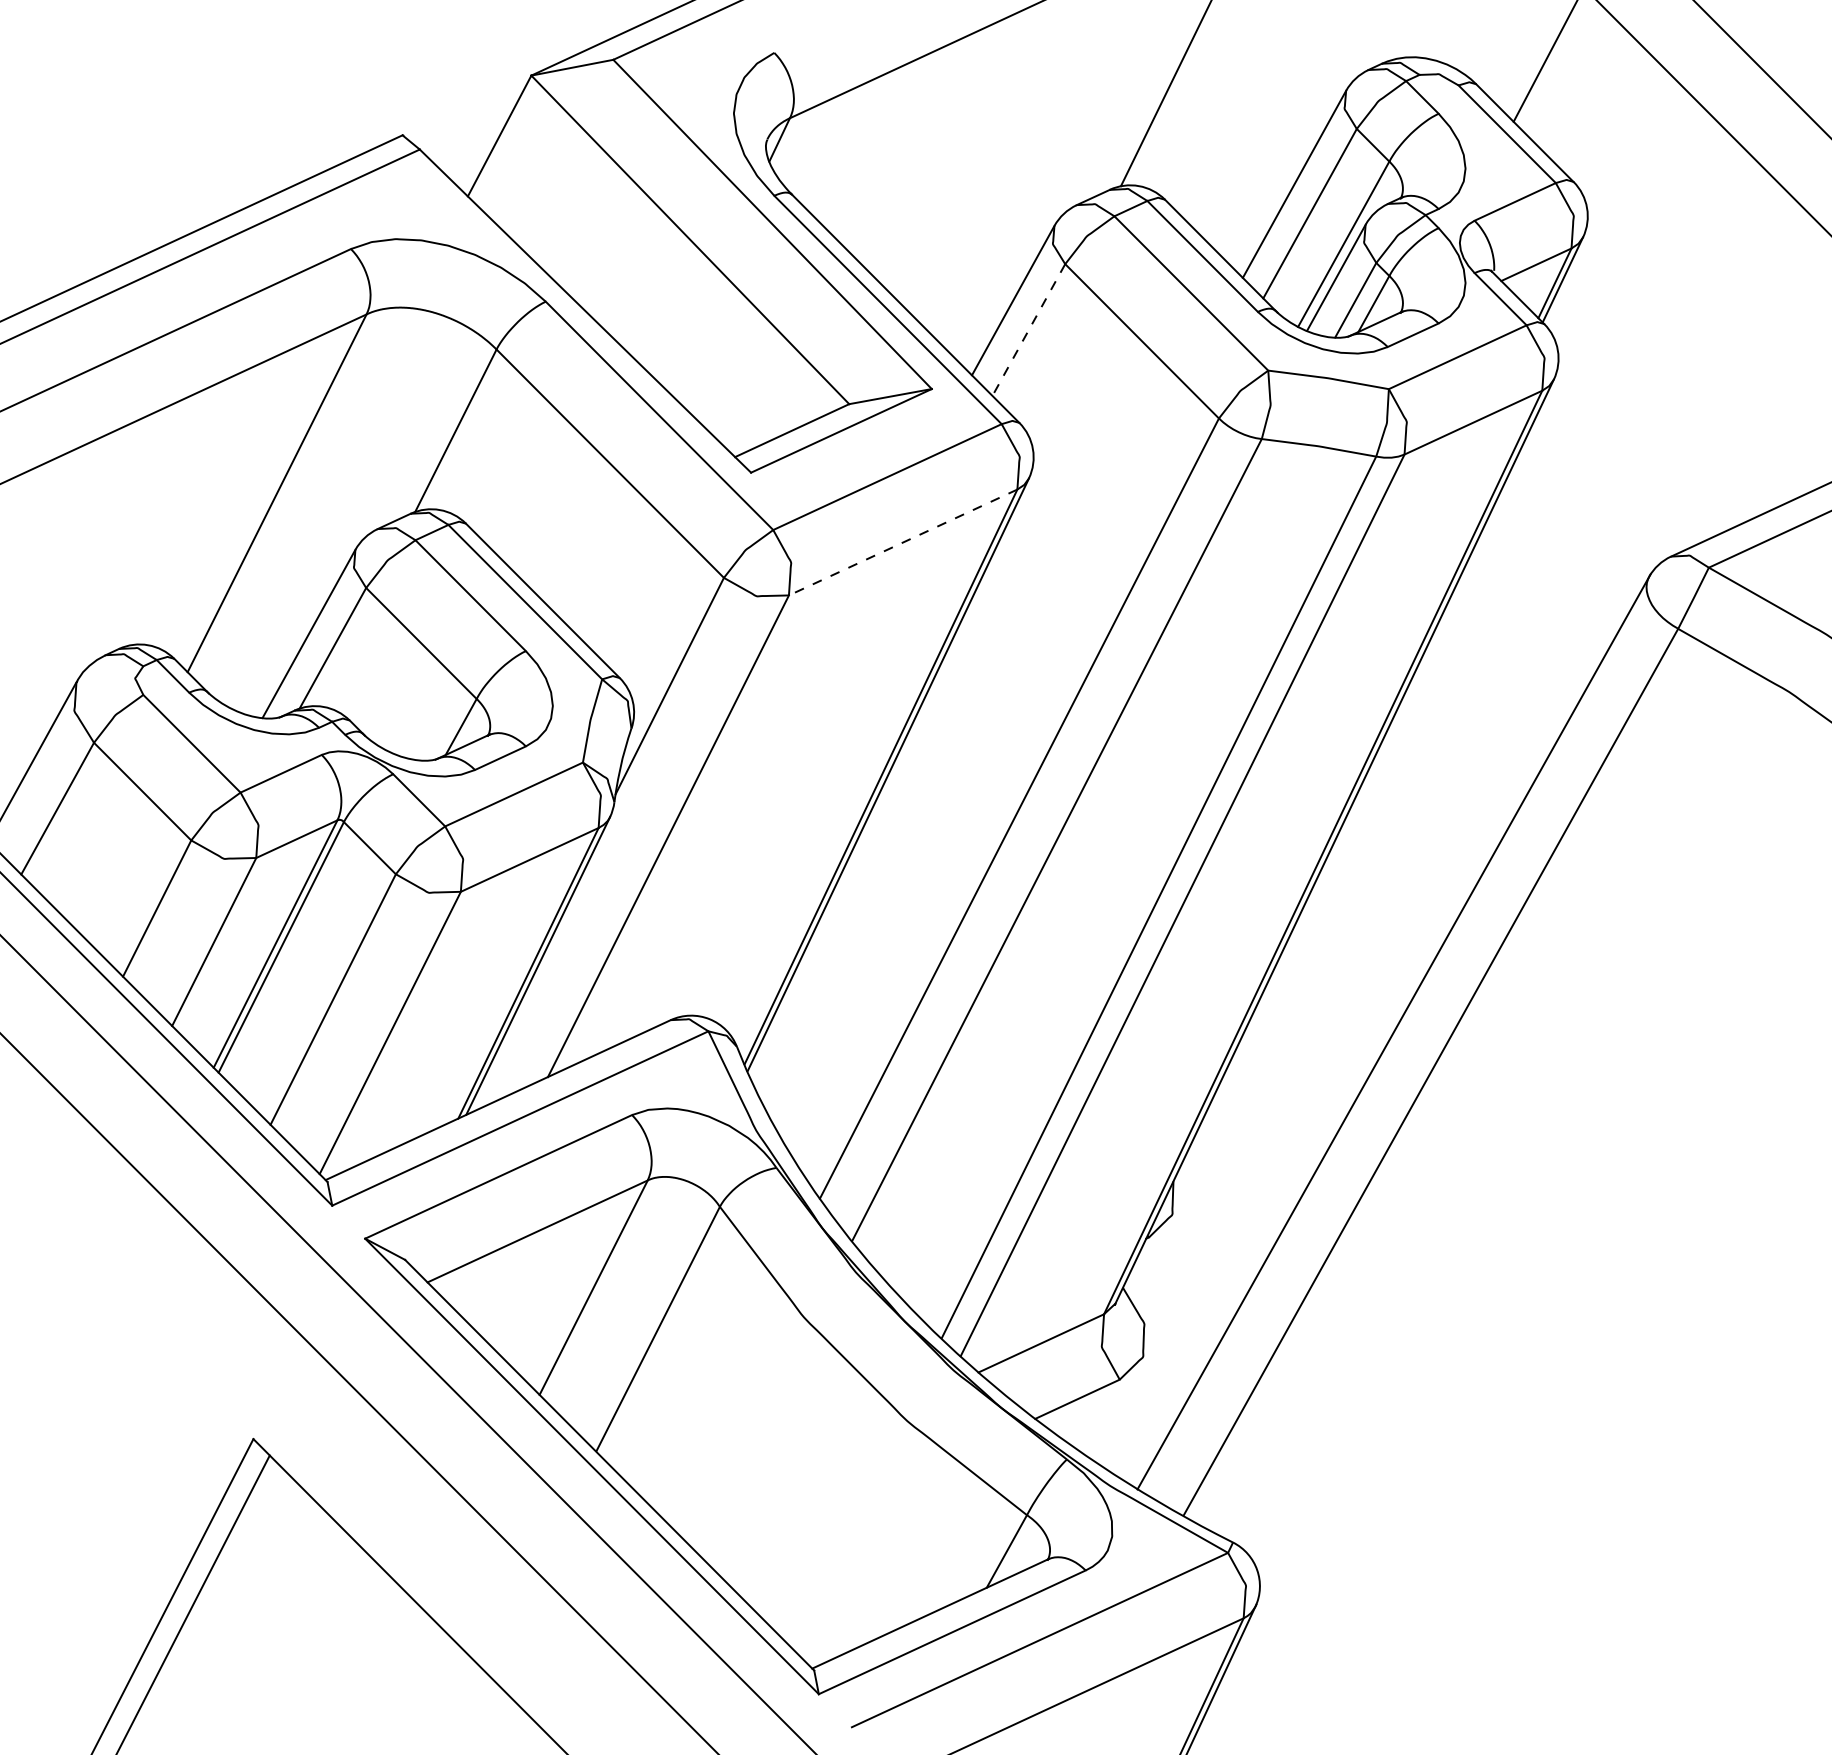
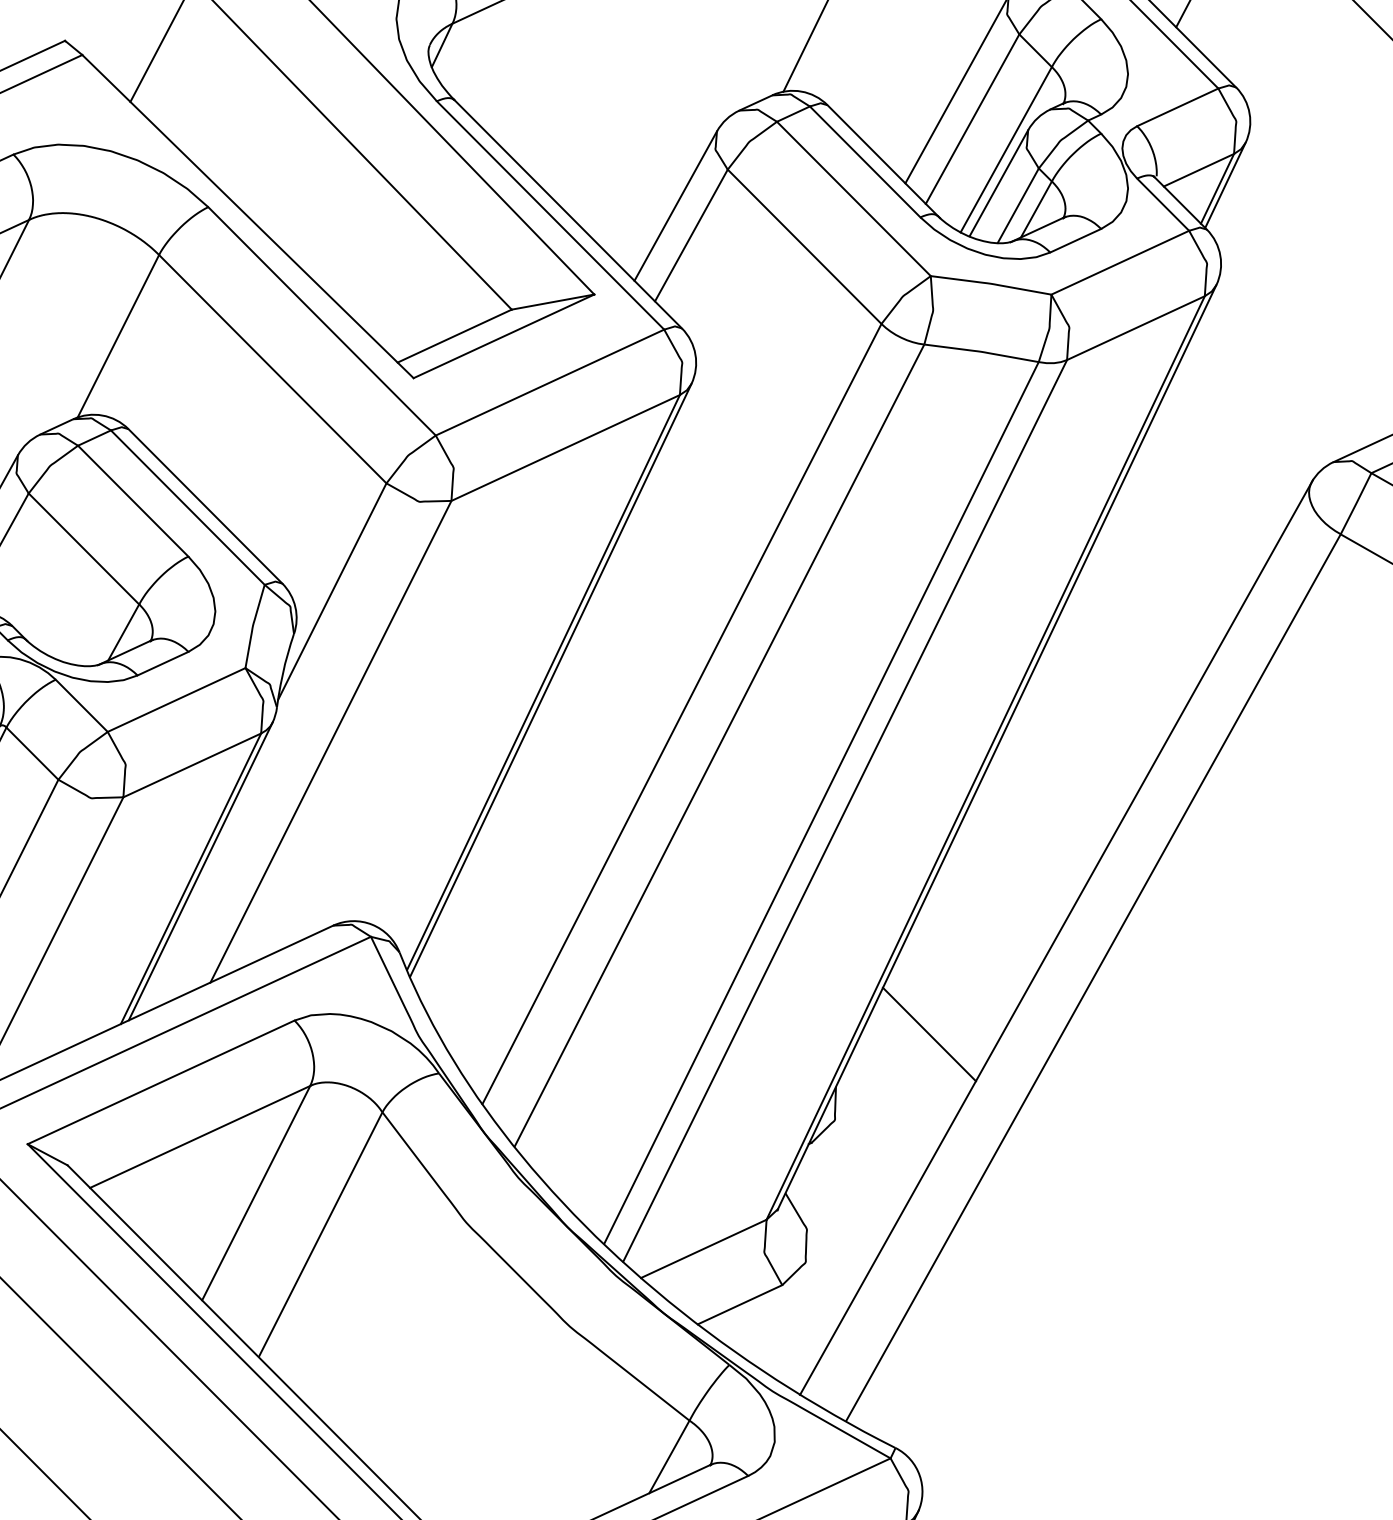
line: (1028, 330) -> (691, 235), dashed -> solid
line: (903, 542) -> (566, 447), dashed -> solid
line: (1266, 1128) -> (929, 1033), added

